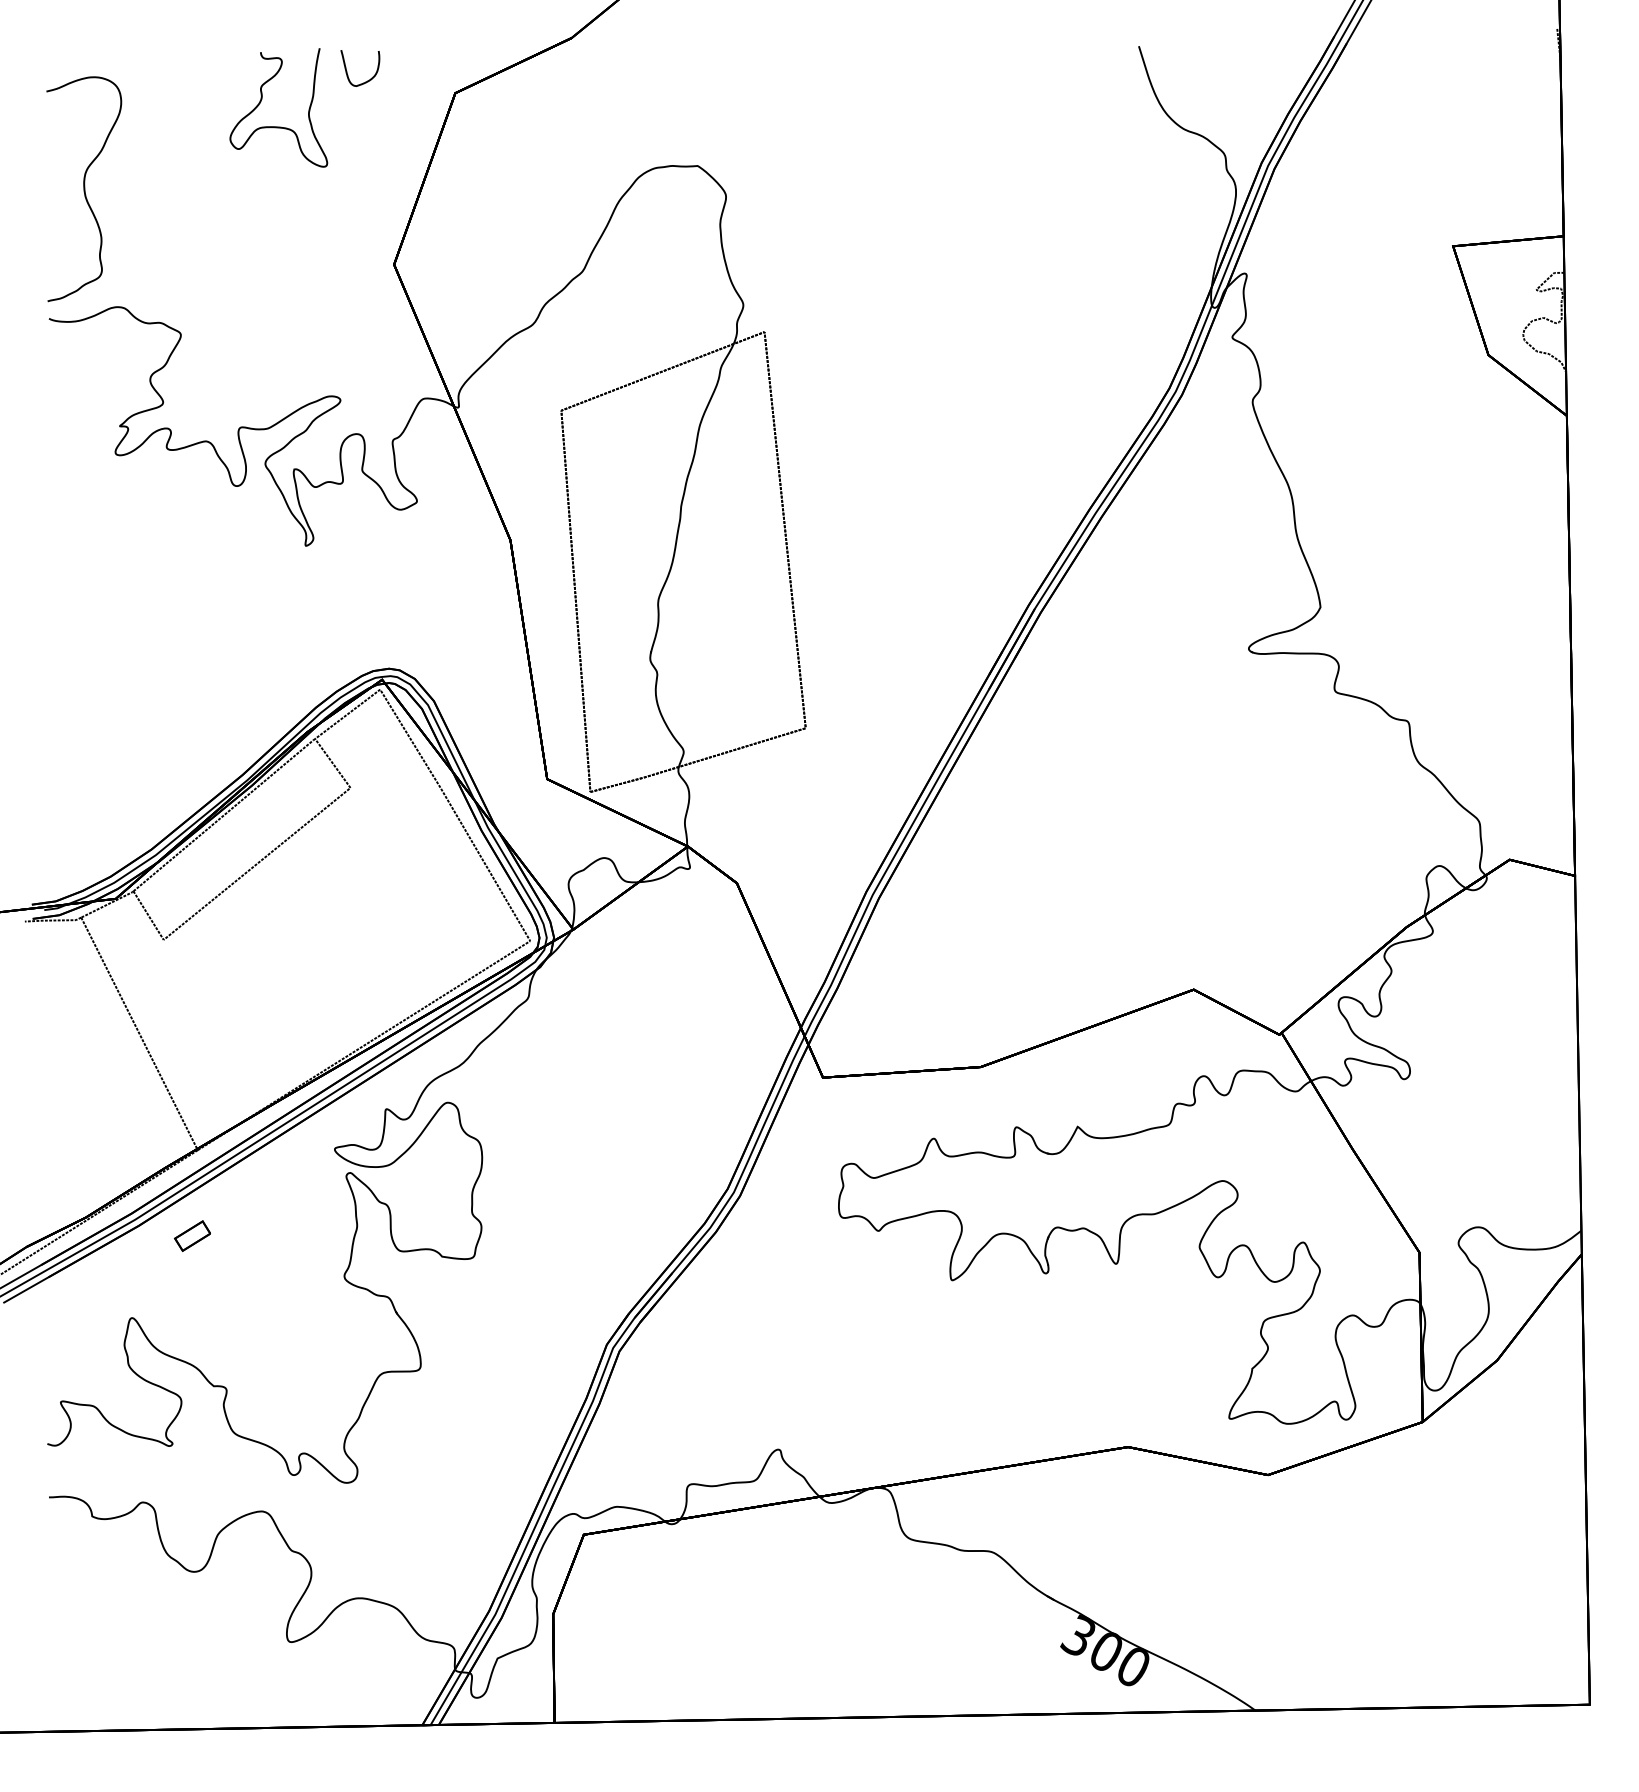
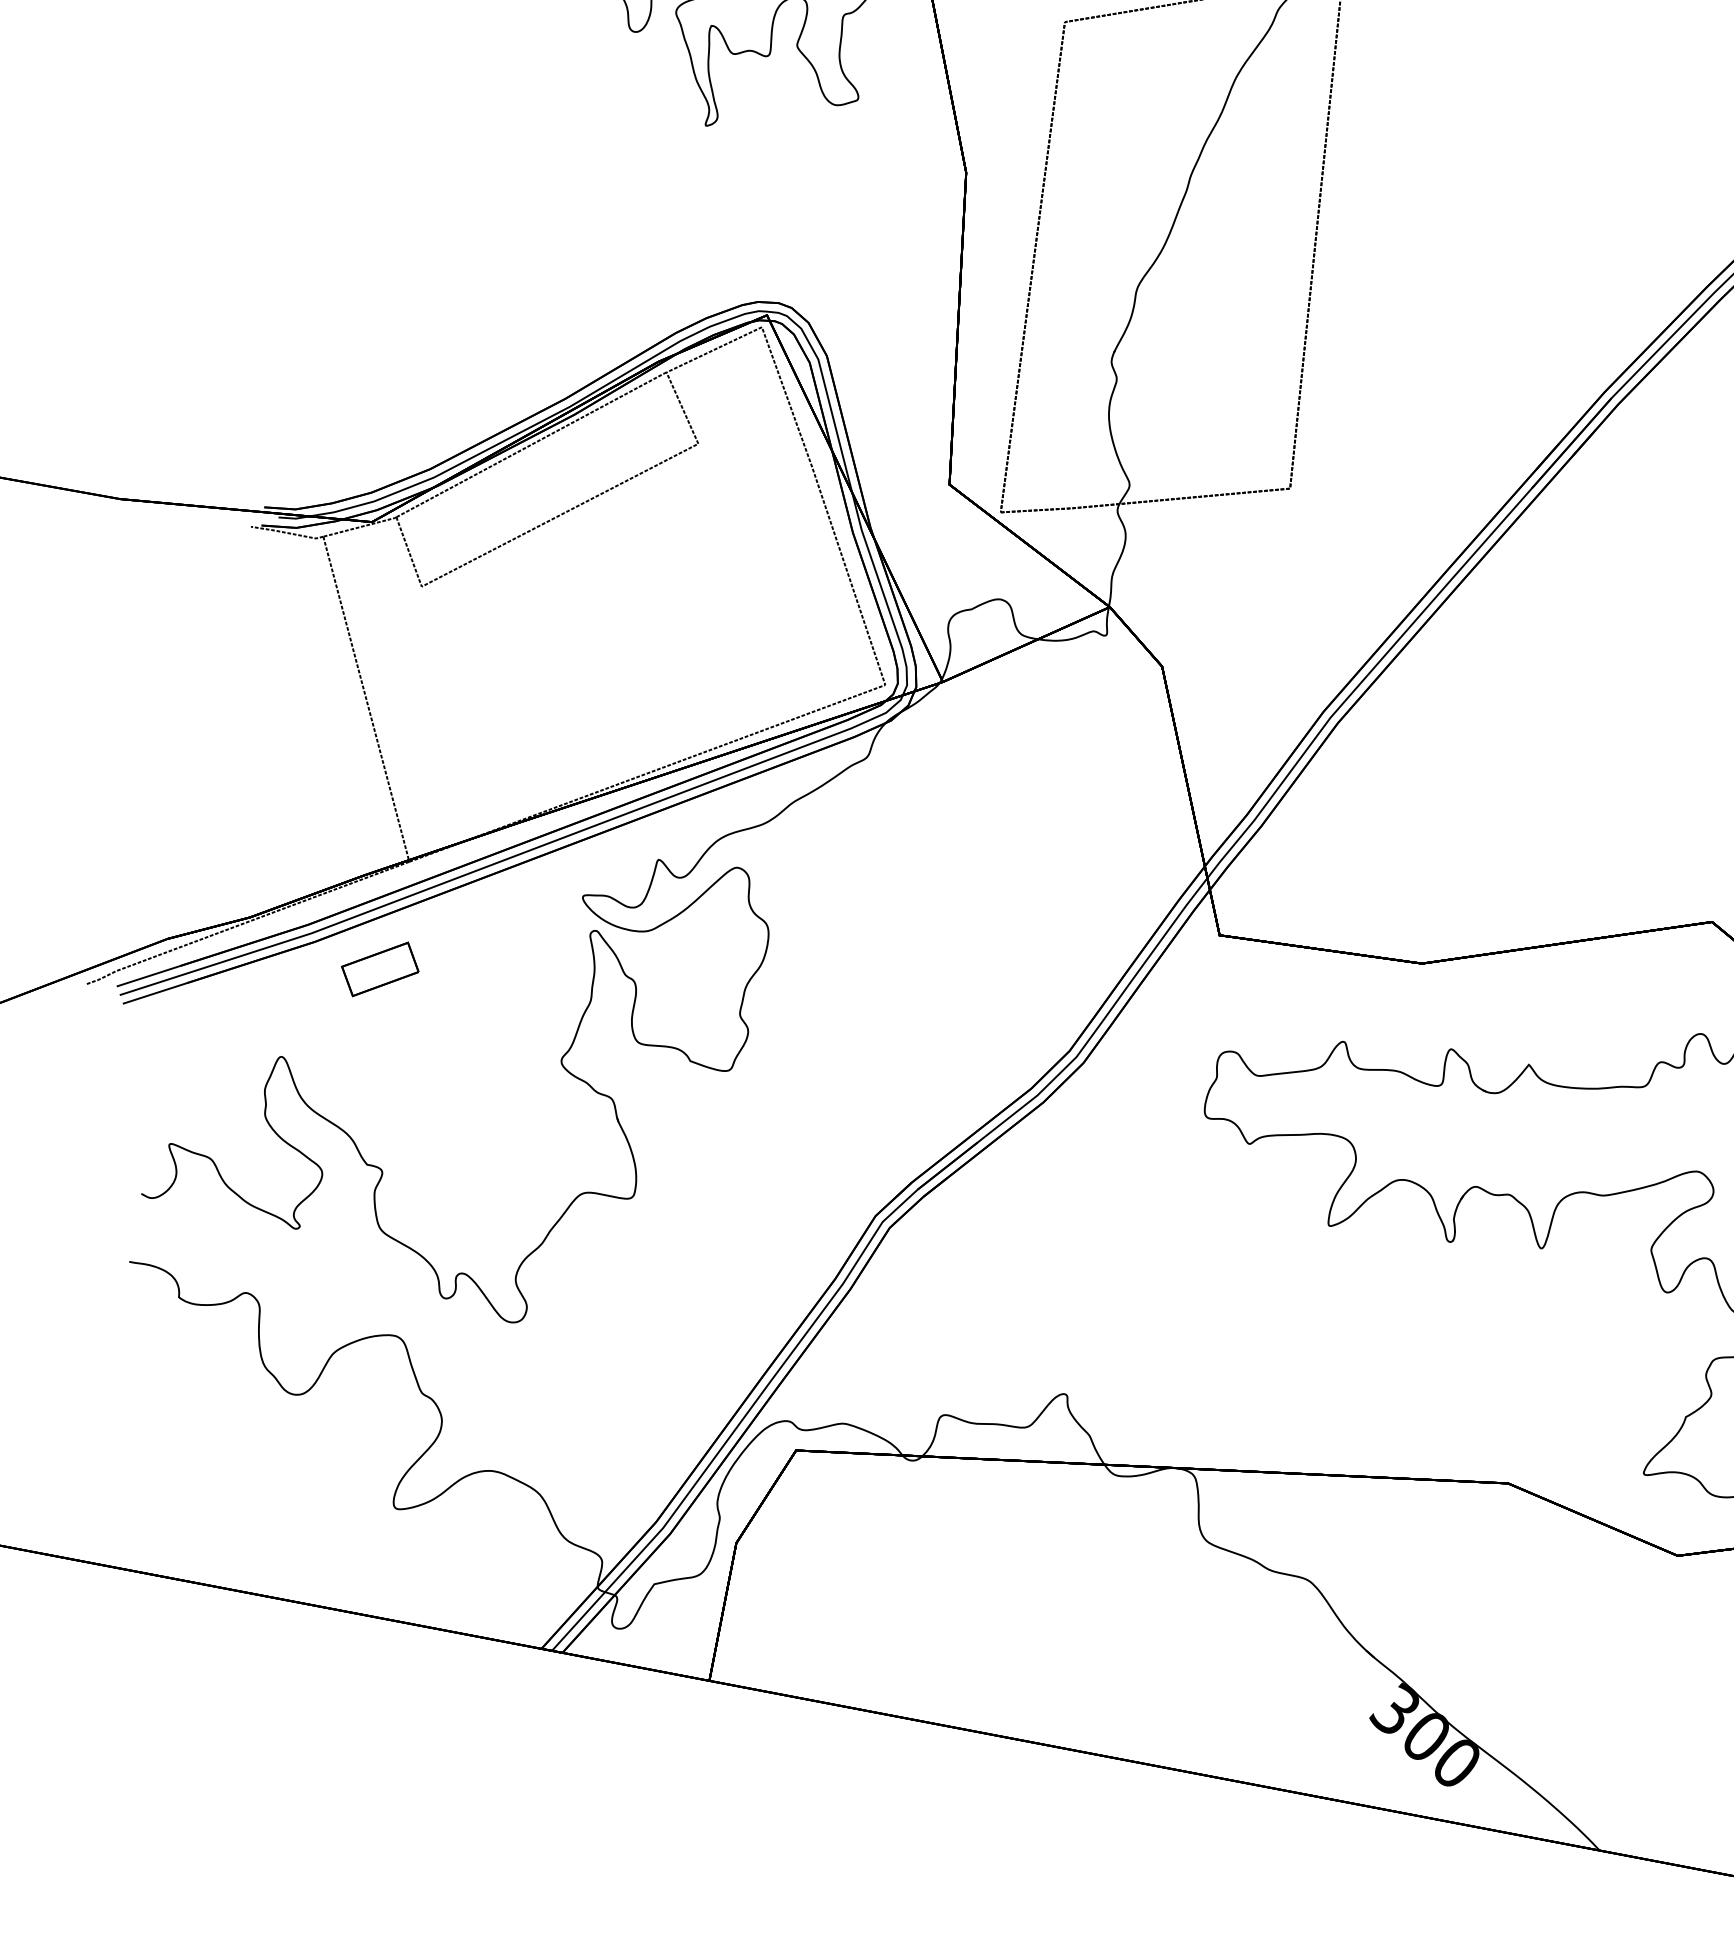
part: (192, 1235) -> (380, 968), size x1.67

